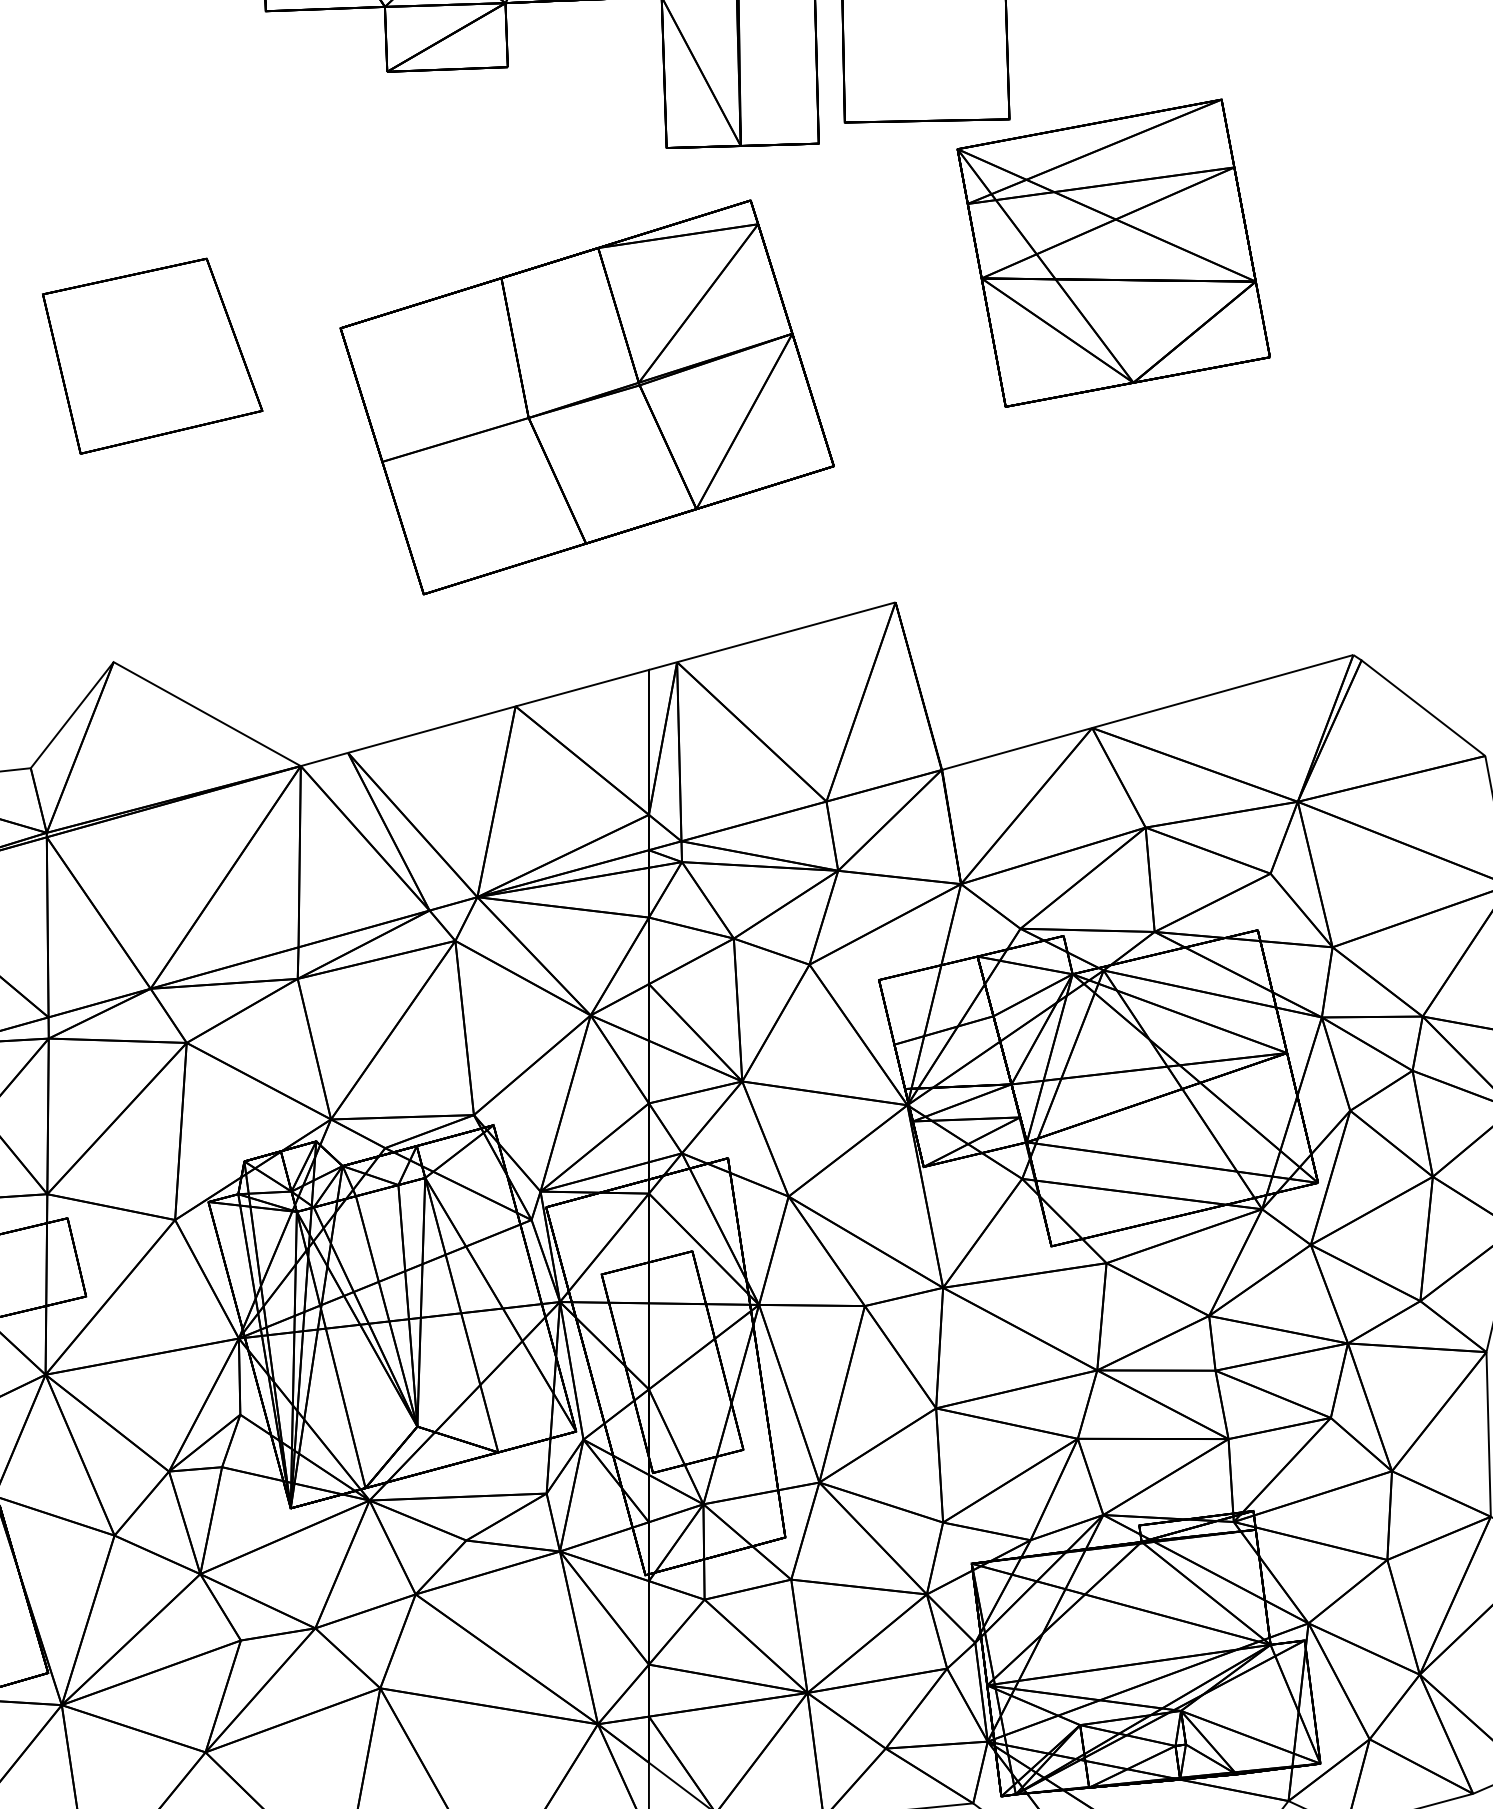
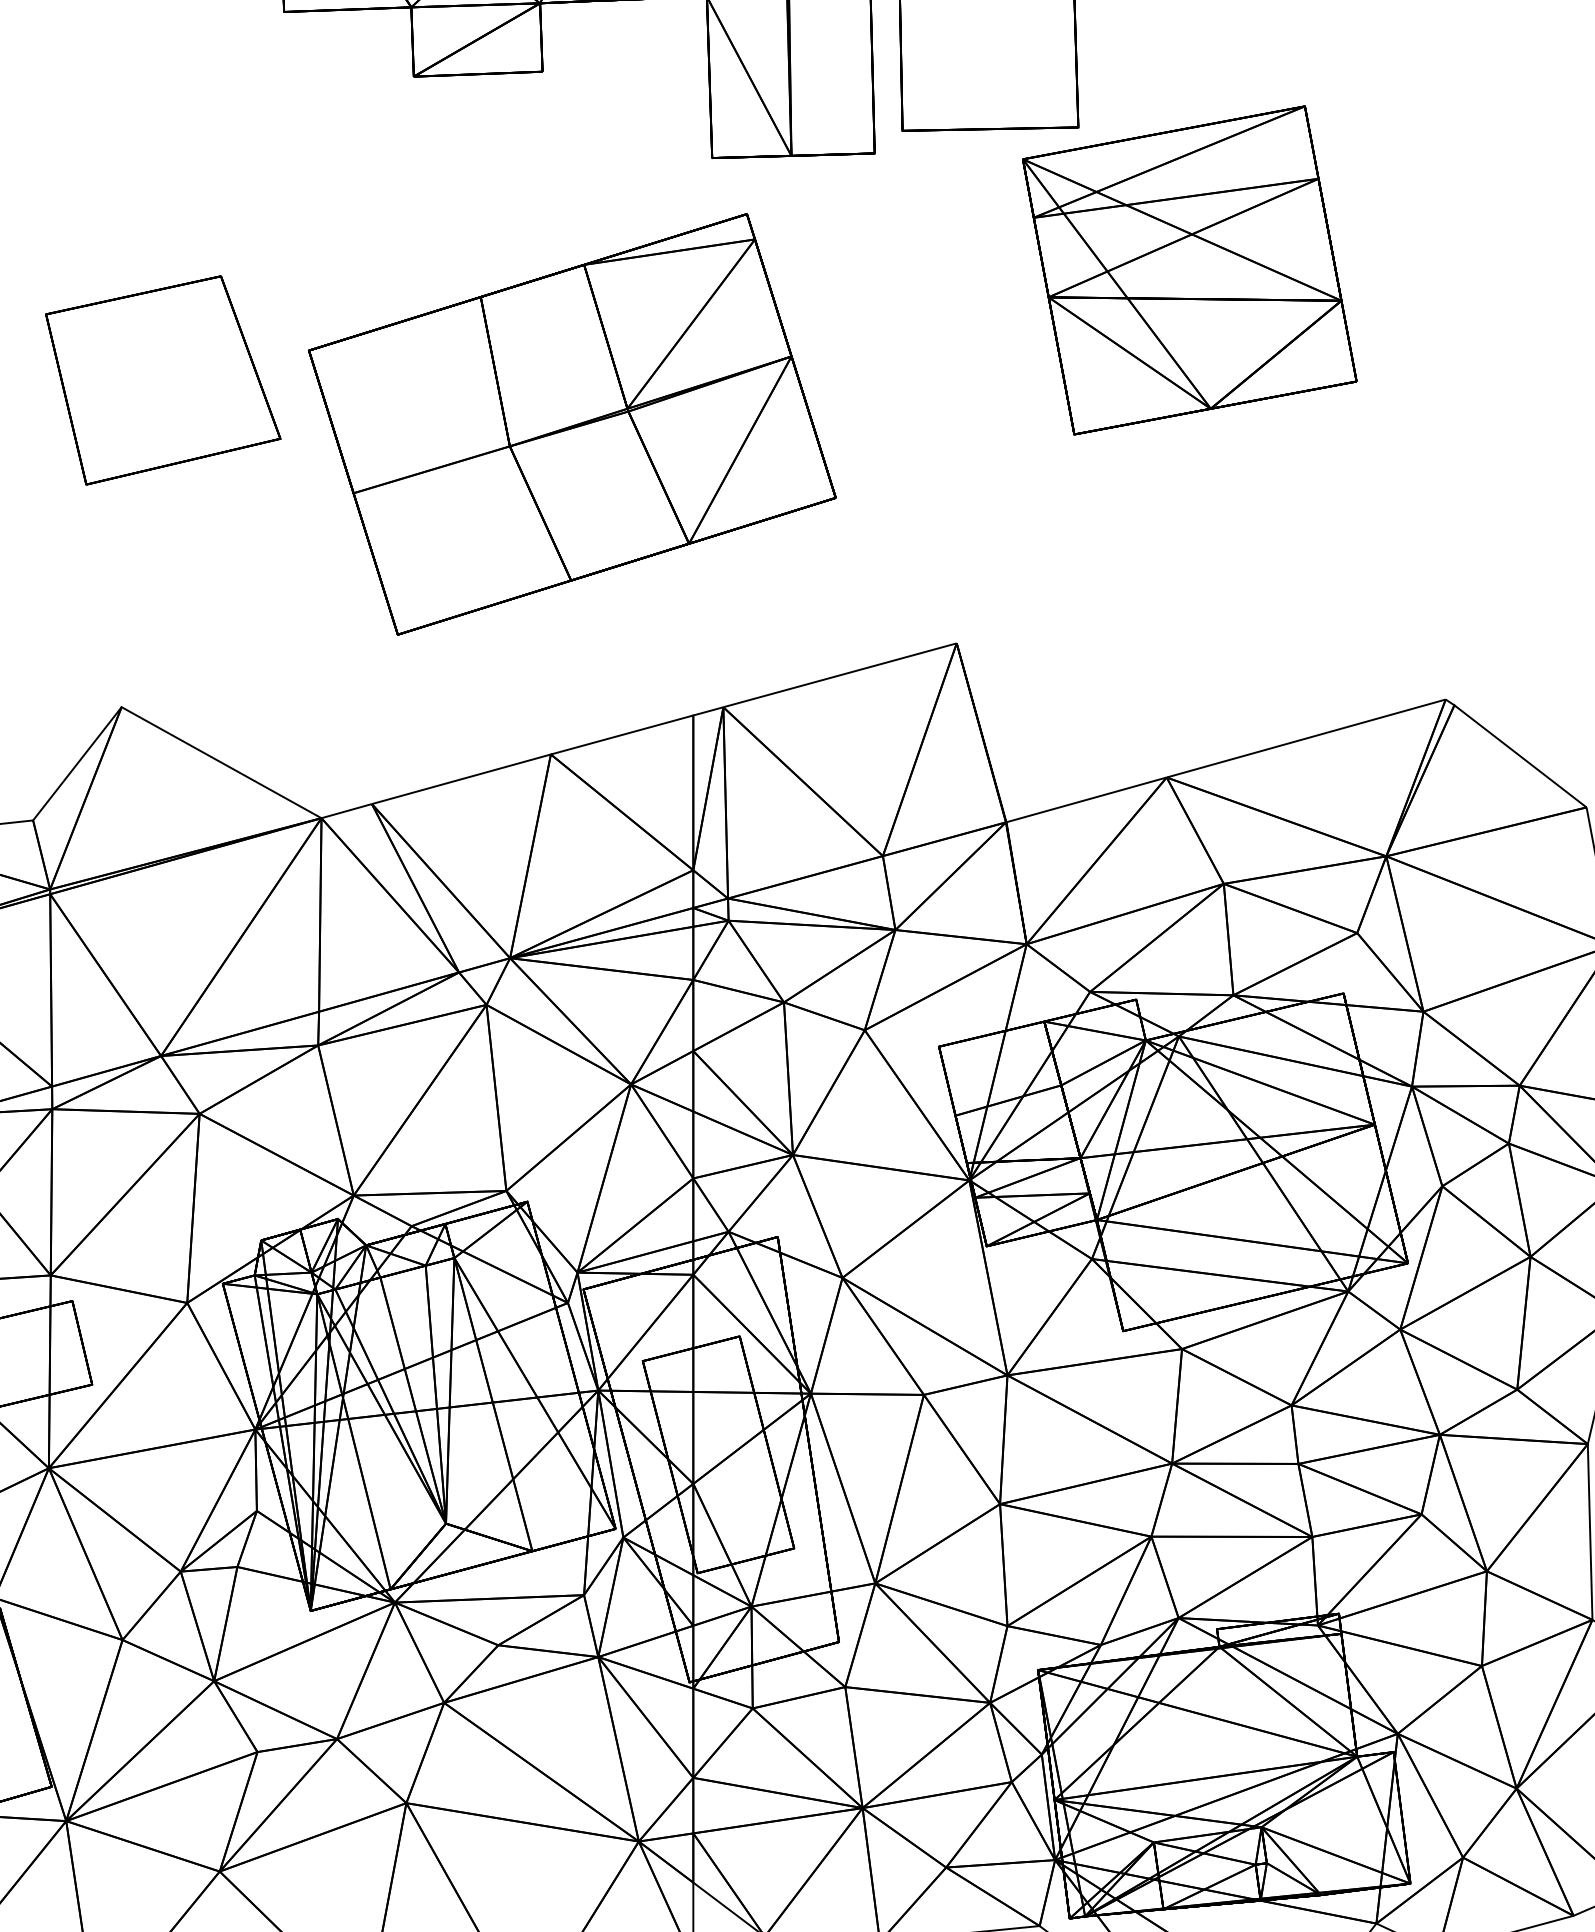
part: (587, 397) -> (572, 424), moved

